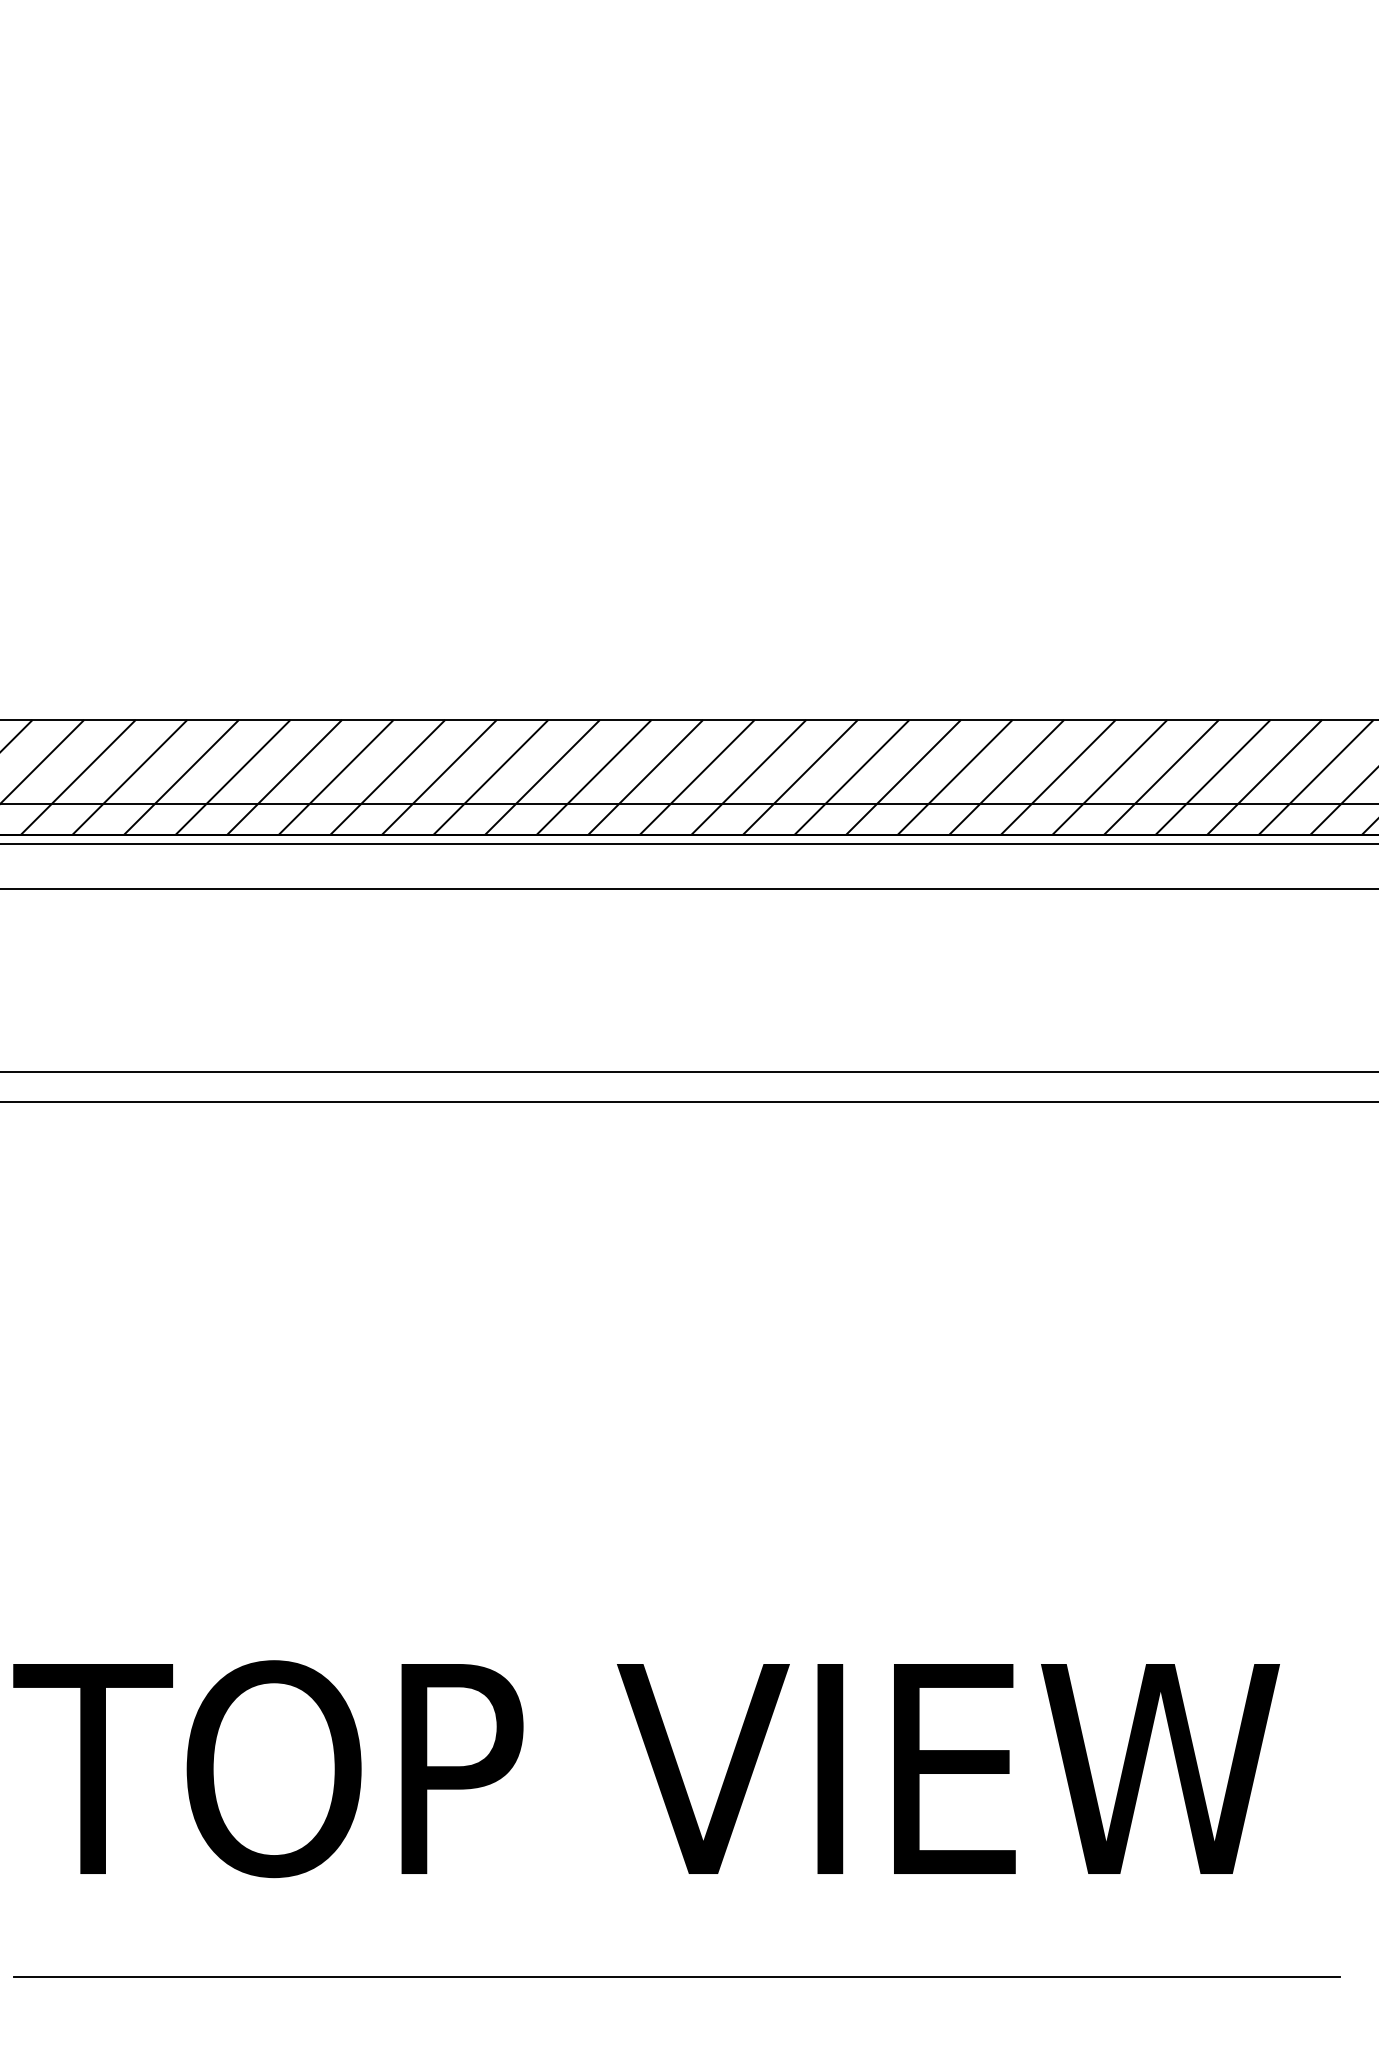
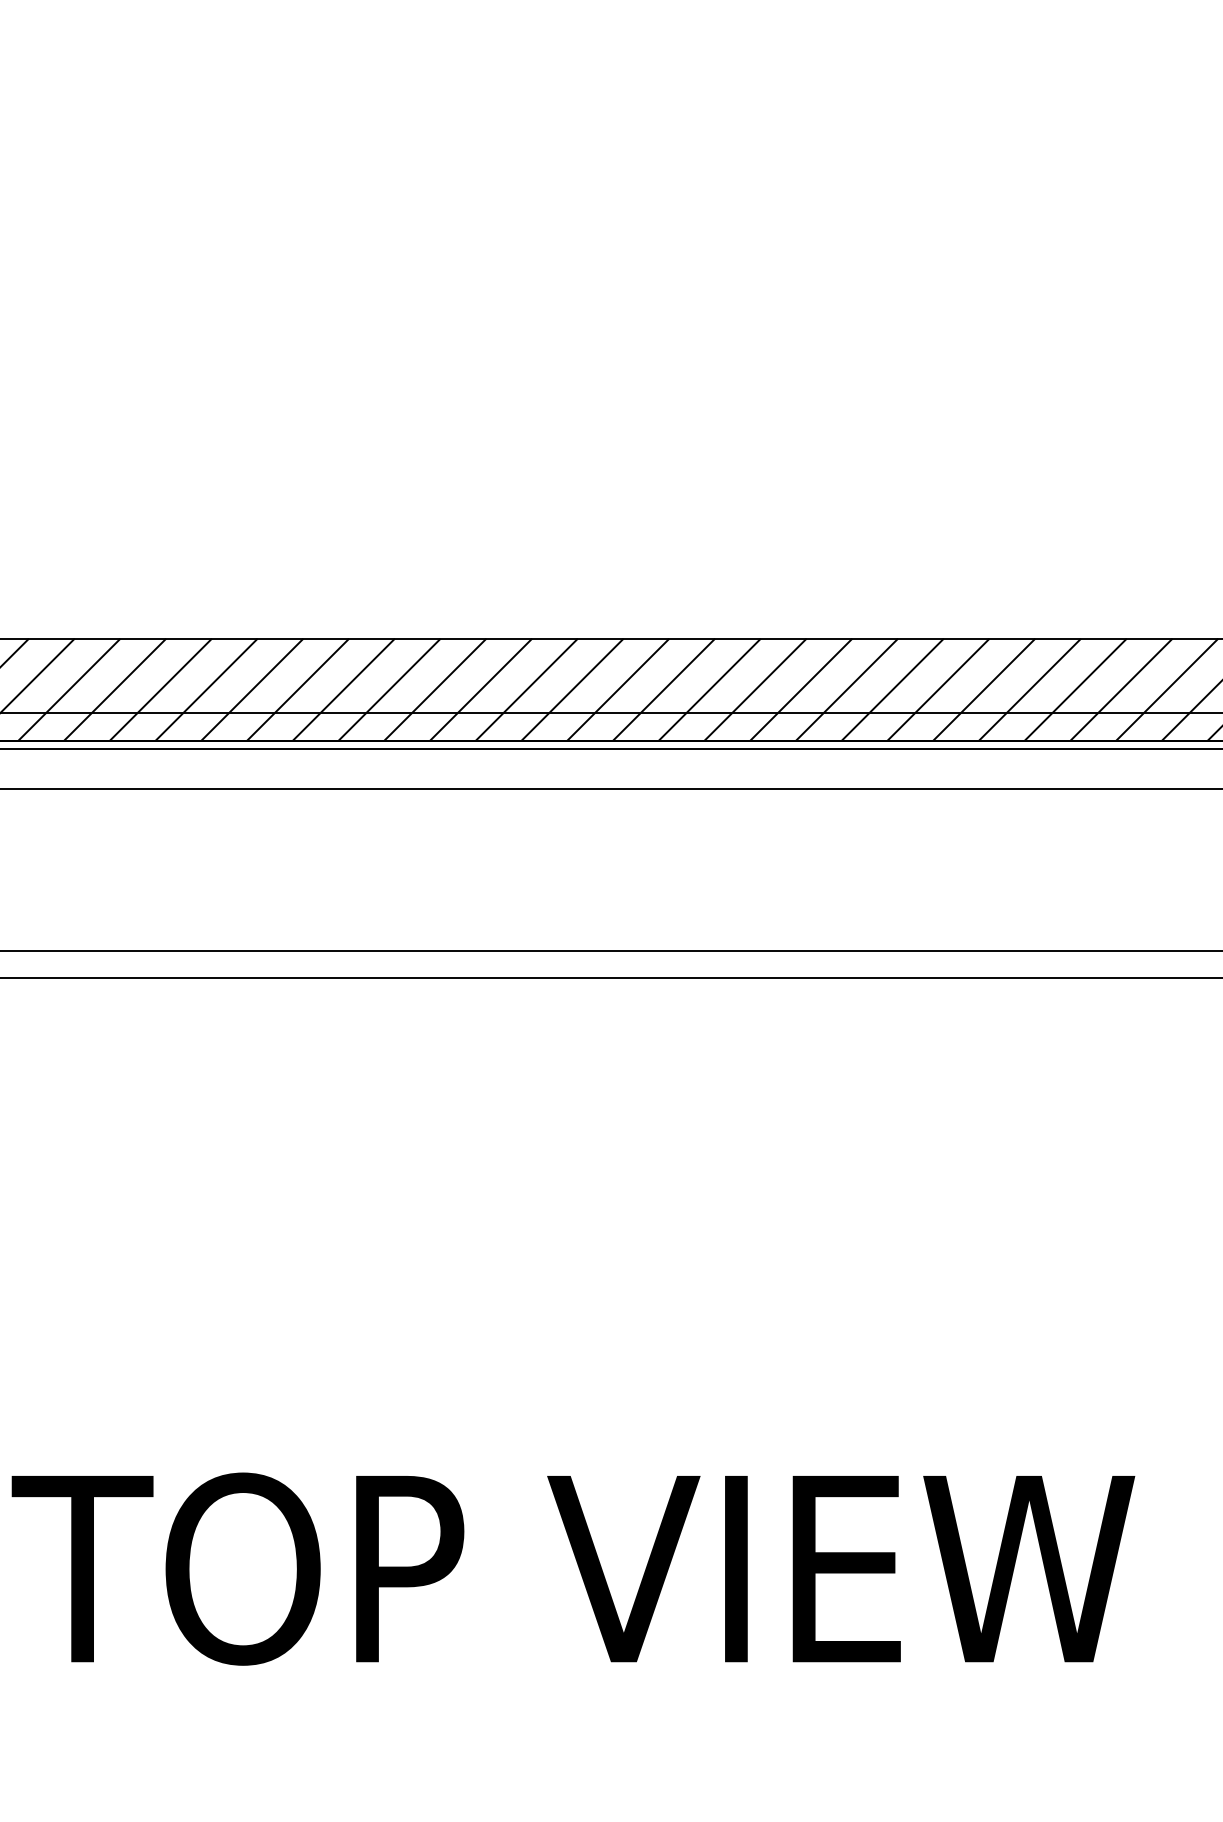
line: (677, 1977) -> (600, 1753), removed

